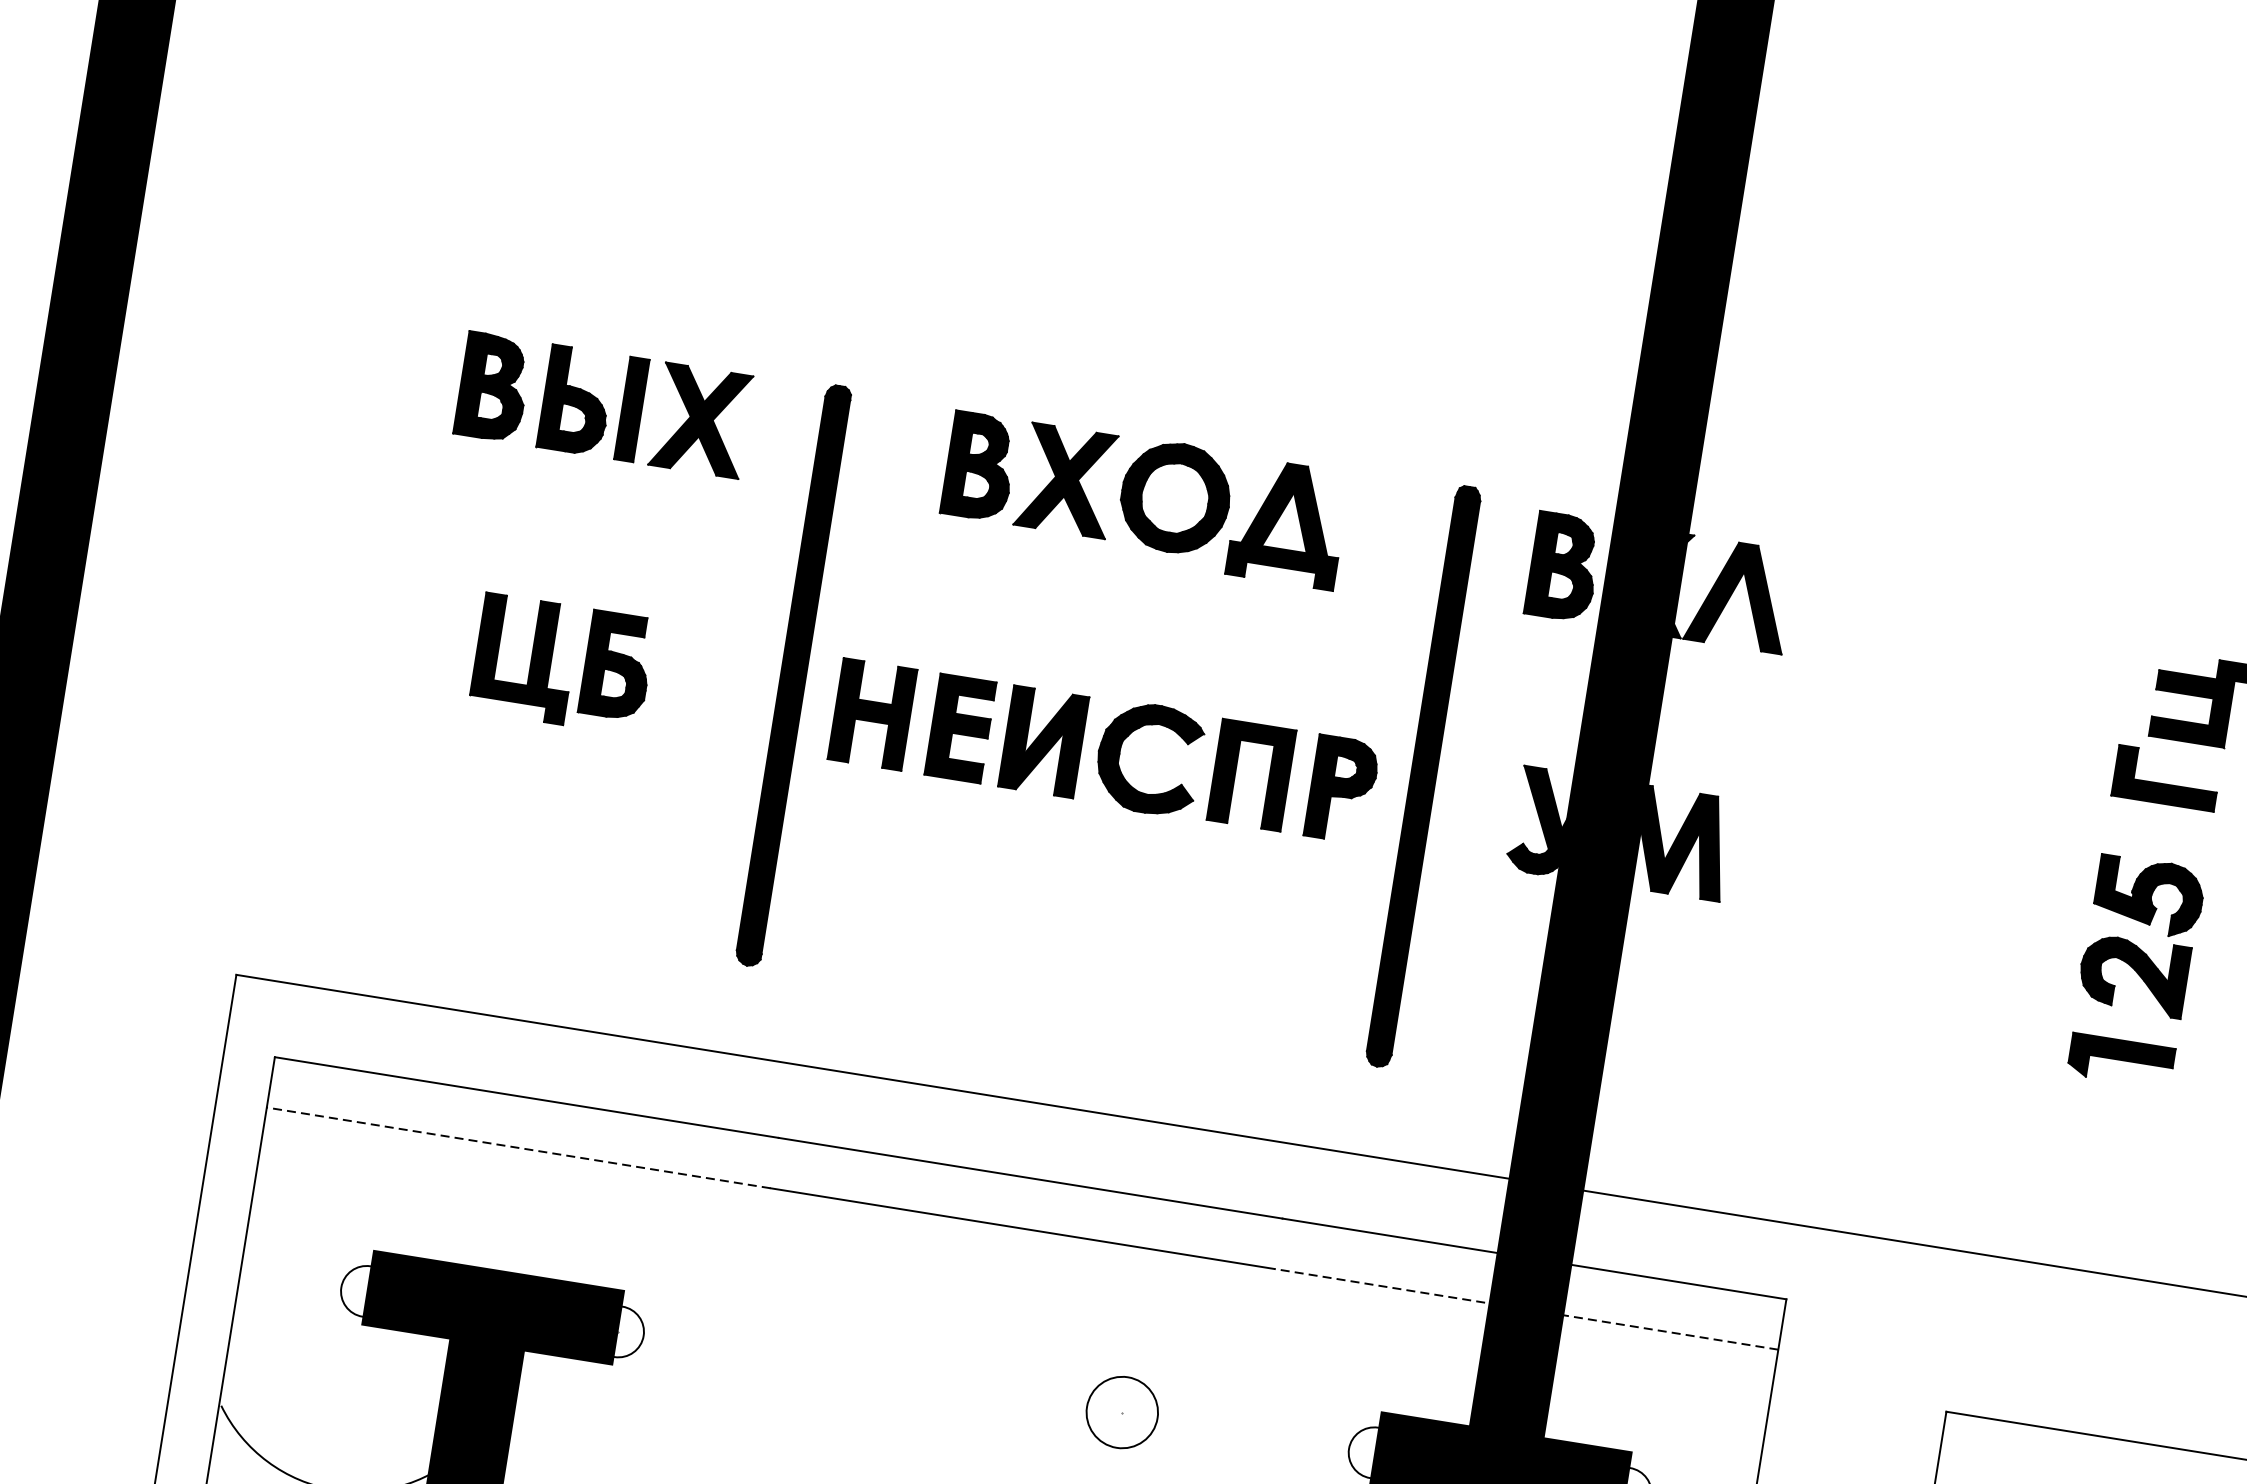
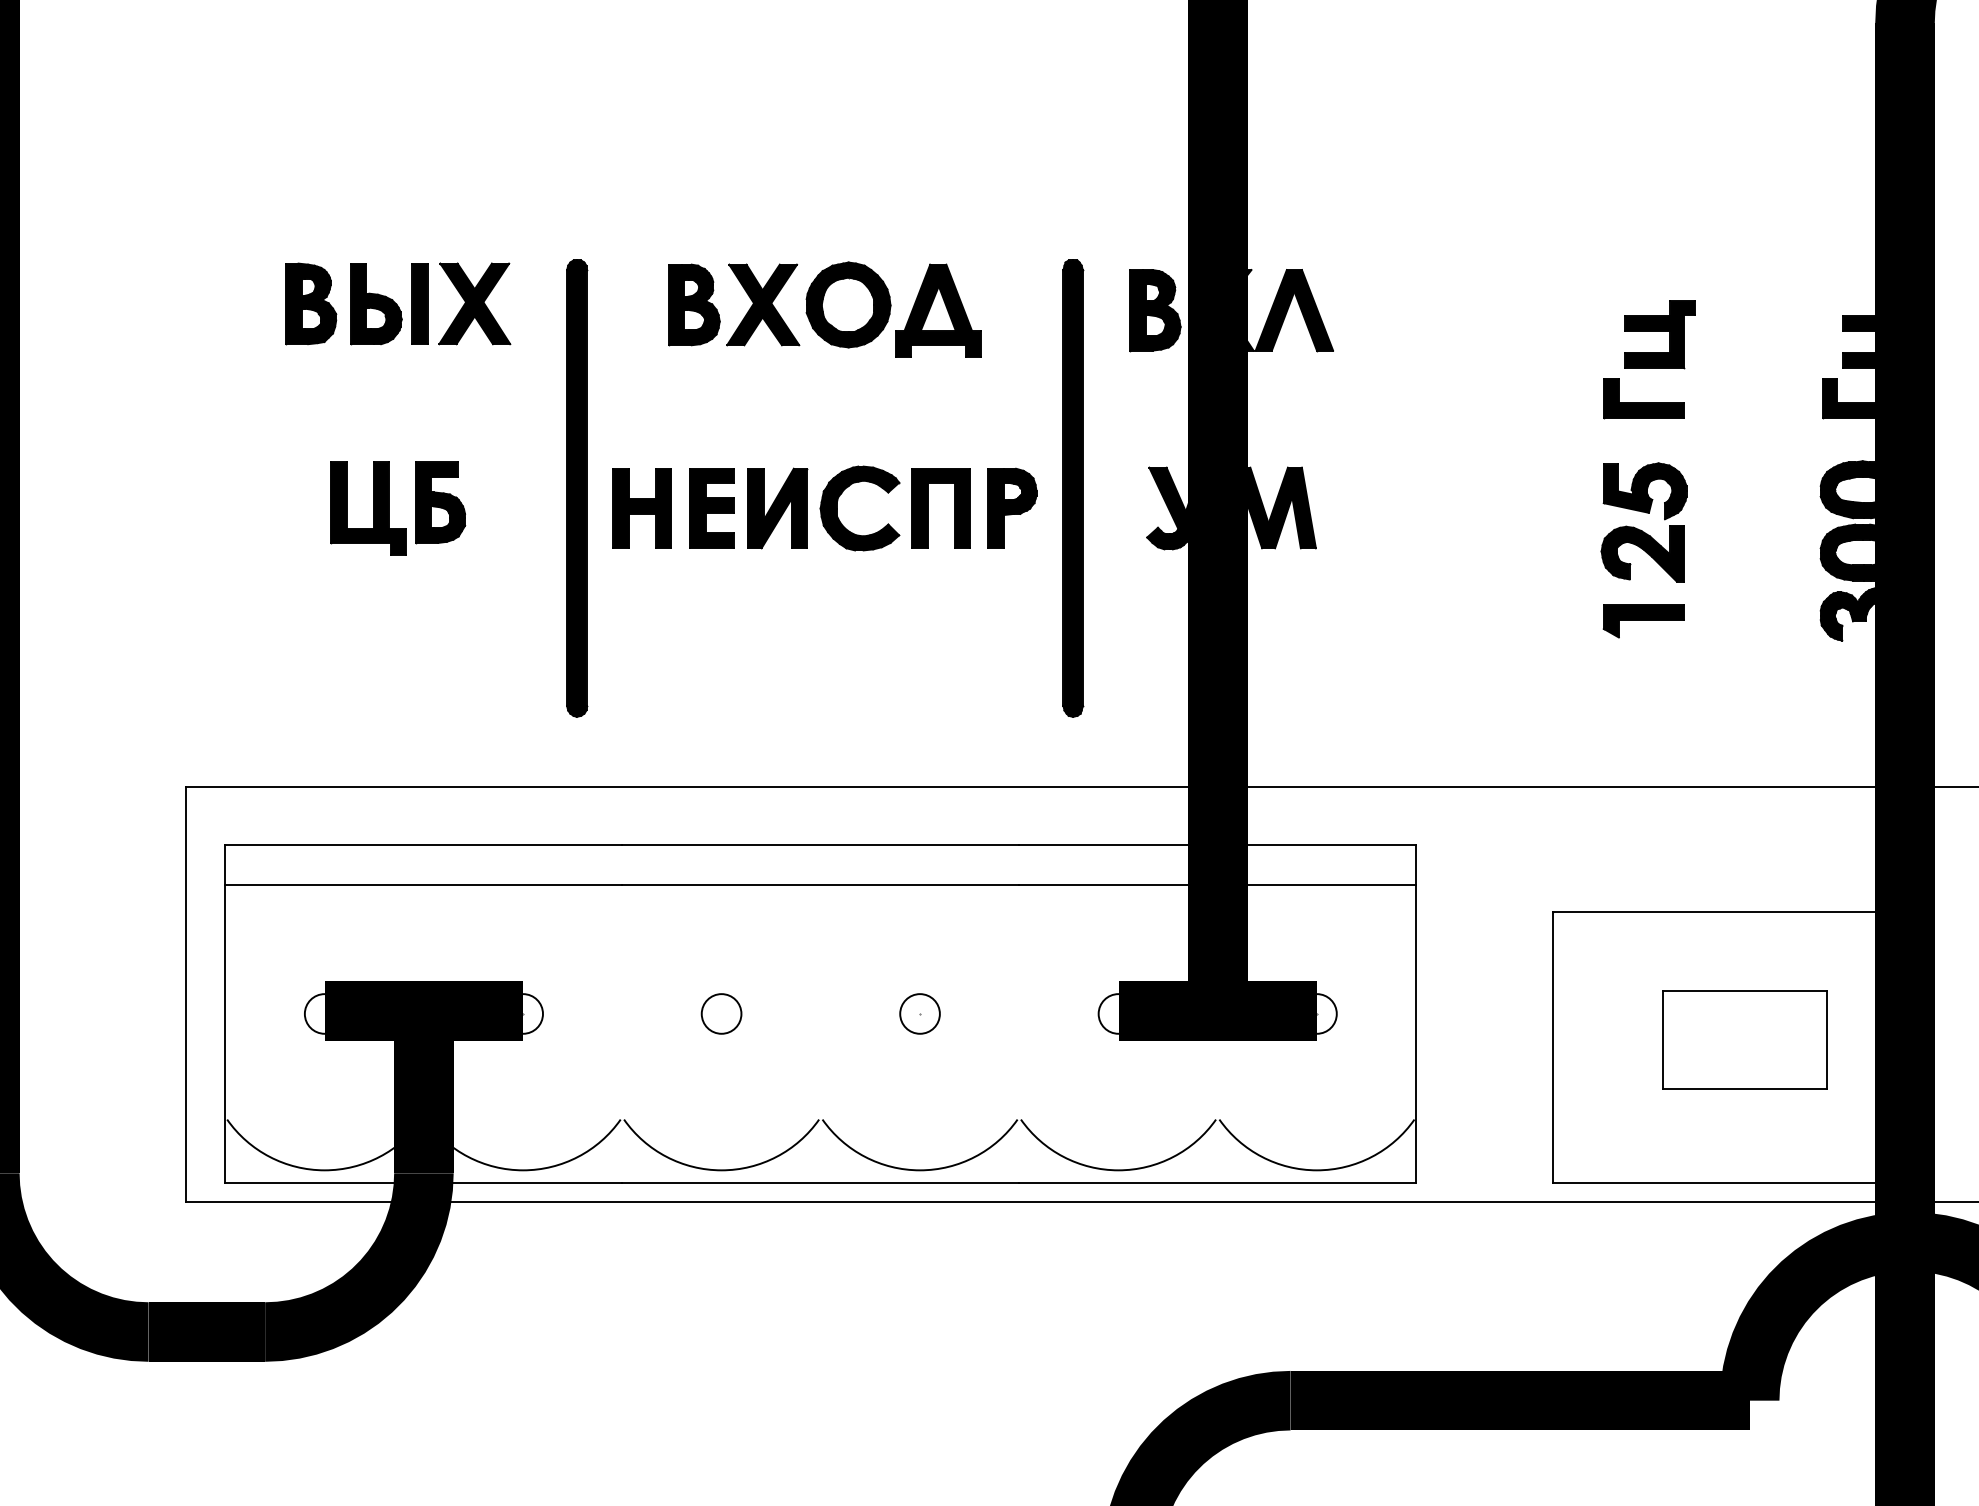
line: (518, 1147) -> (423, 884), dashed -> solid
line: (1526, 1308) -> (1217, 884), dashed -> solid
circle: (870, 1371) -> (721, 1013), added
circle: (1121, 1411) -> (919, 1013), size x0.71

